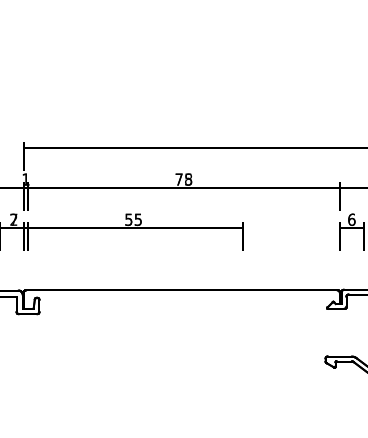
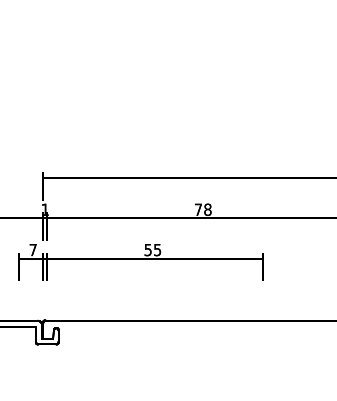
text: (188, 179) -> (207, 209), 75 -> 78
text: (13, 219) -> (32, 249), 2 -> 7

